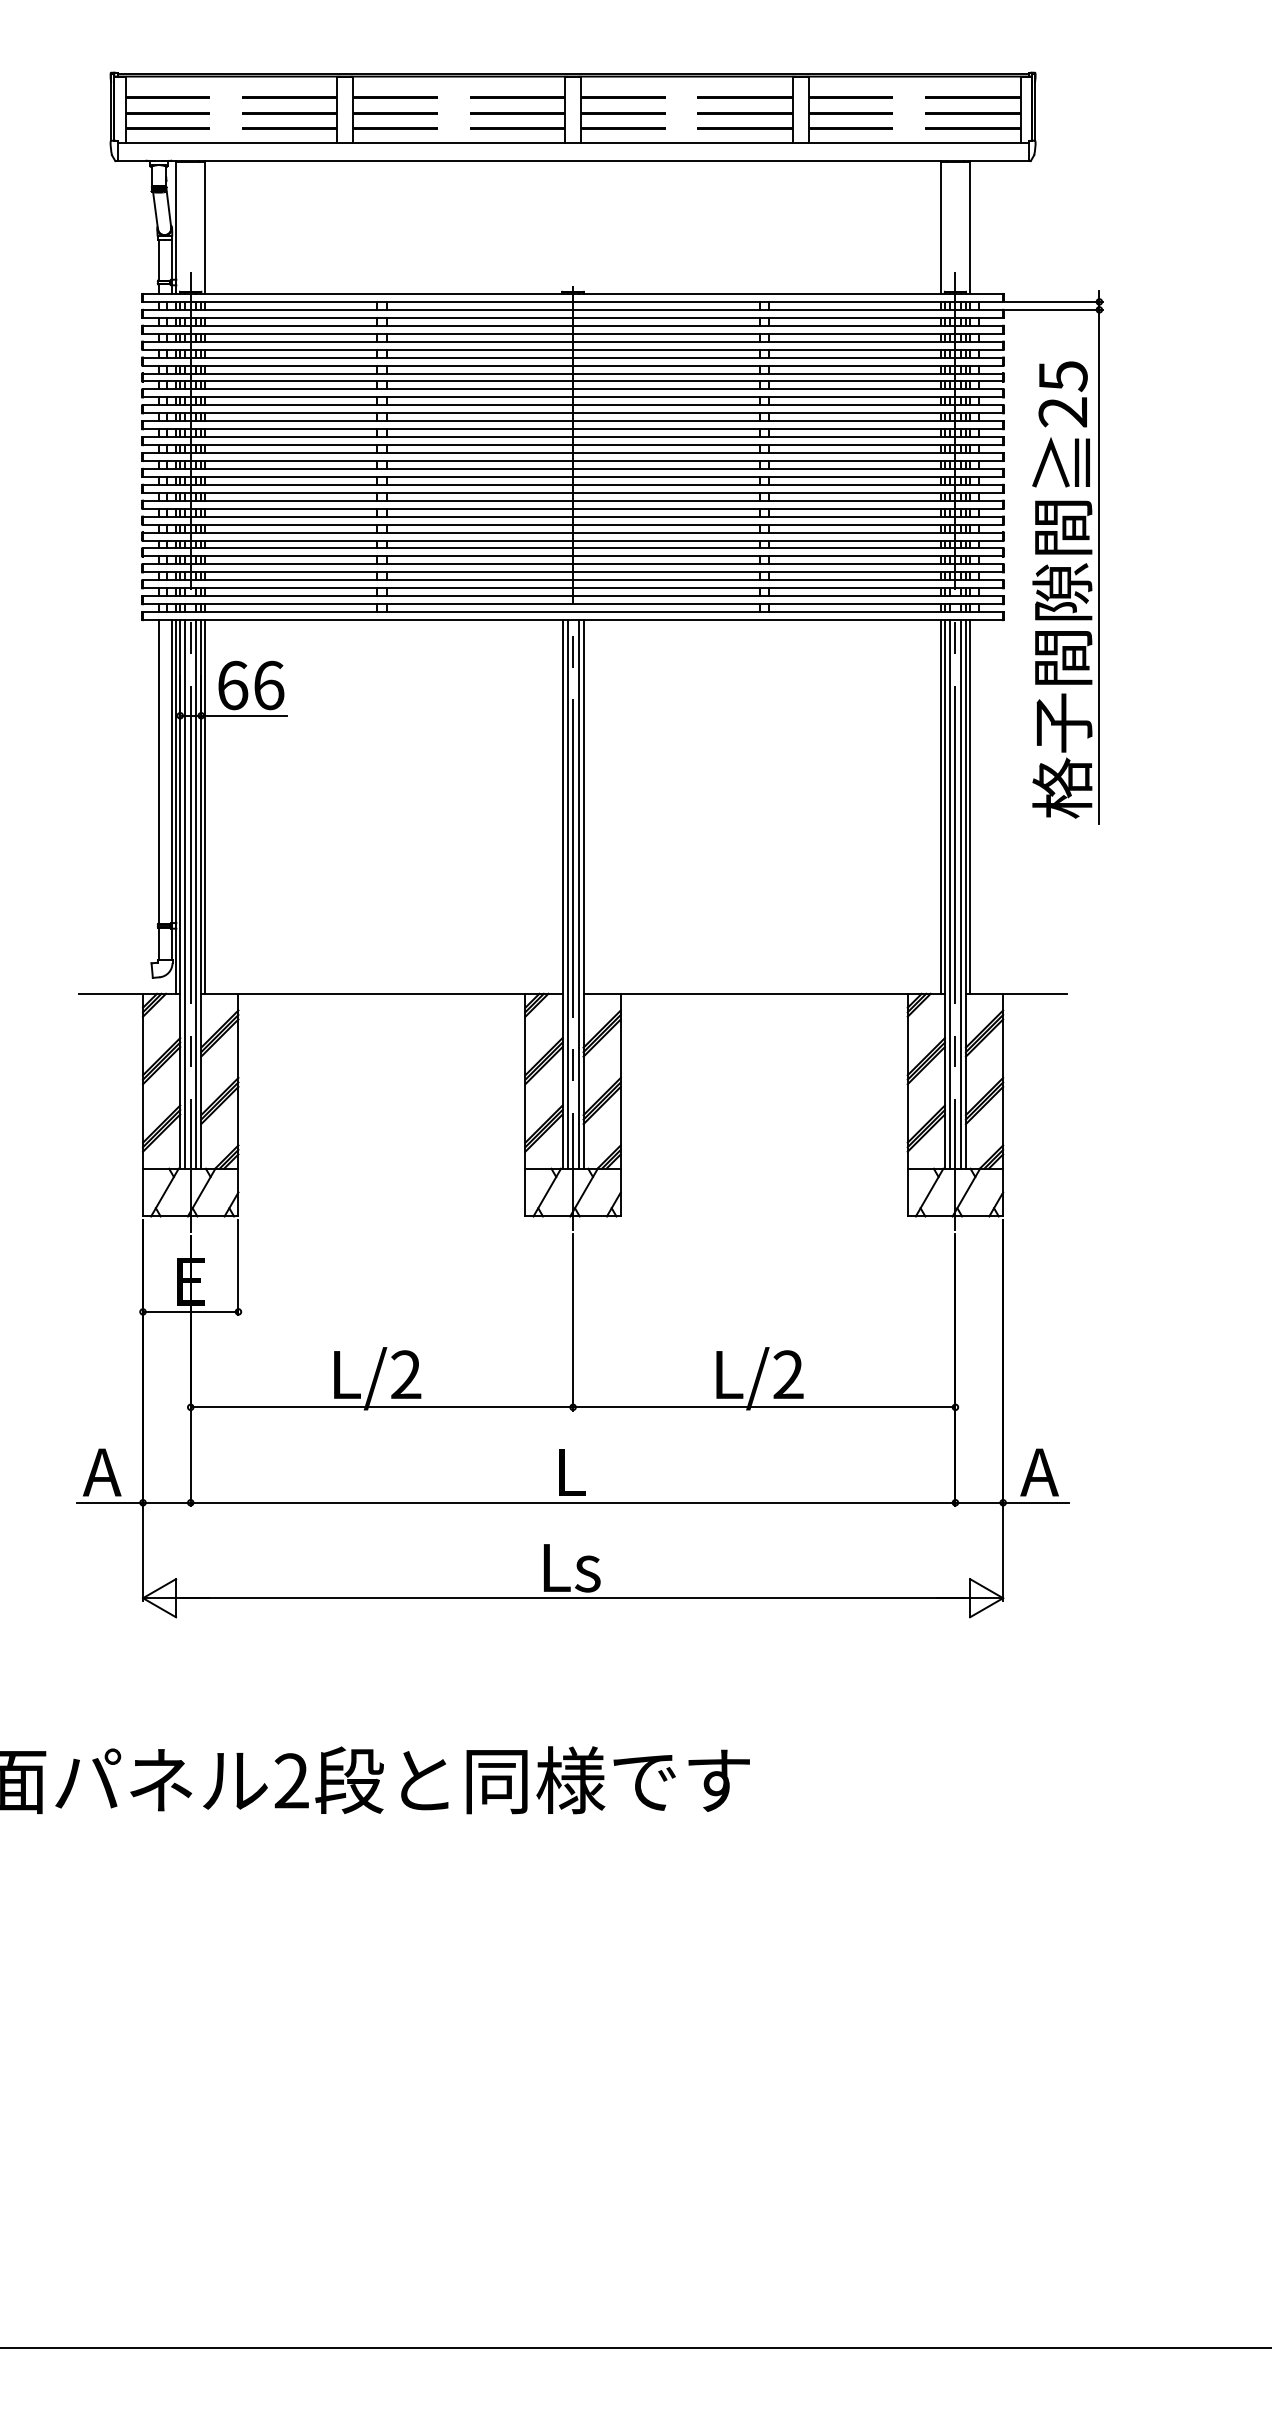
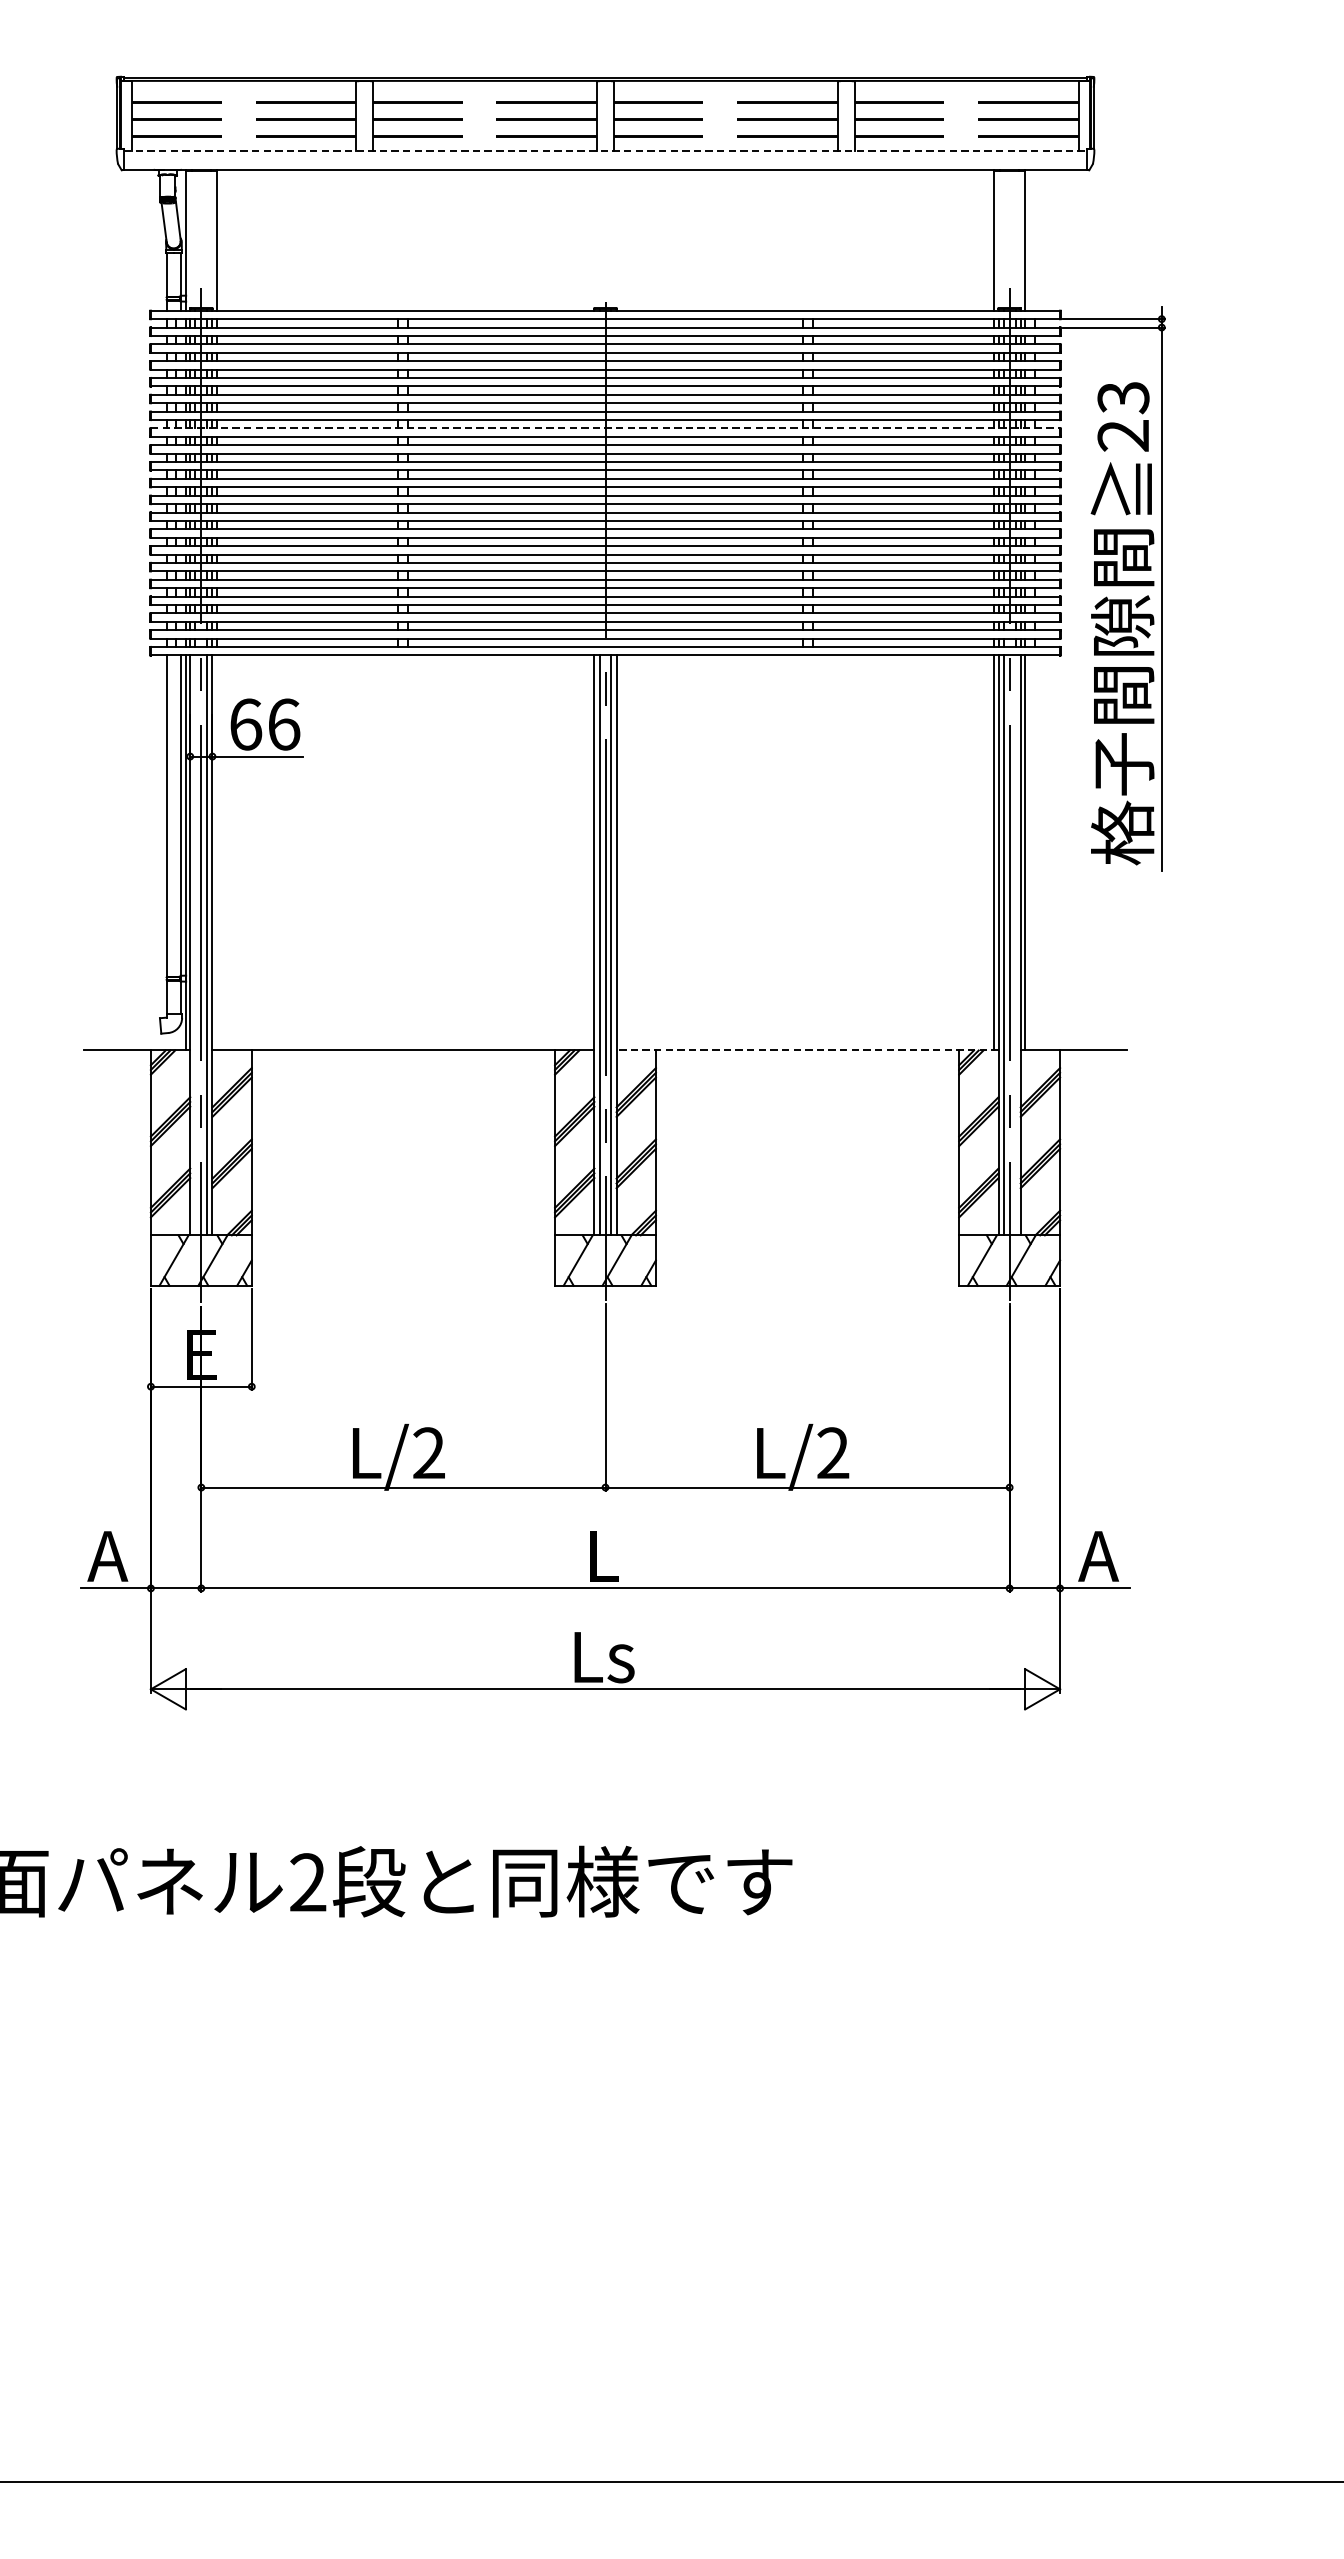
line: (573, 142) -> (605, 150), solid -> dashed
text: (1062, 376) -> (1122, 397), 25 -> 23
line: (573, 405) -> (605, 428), solid -> dashed
line: (205, 806) -> (216, 852), removed
line: (185, 894) -> (195, 945), removed
line: (961, 894) -> (1016, 945), removed
line: (764, 993) -> (807, 1050), solid -> dashed

